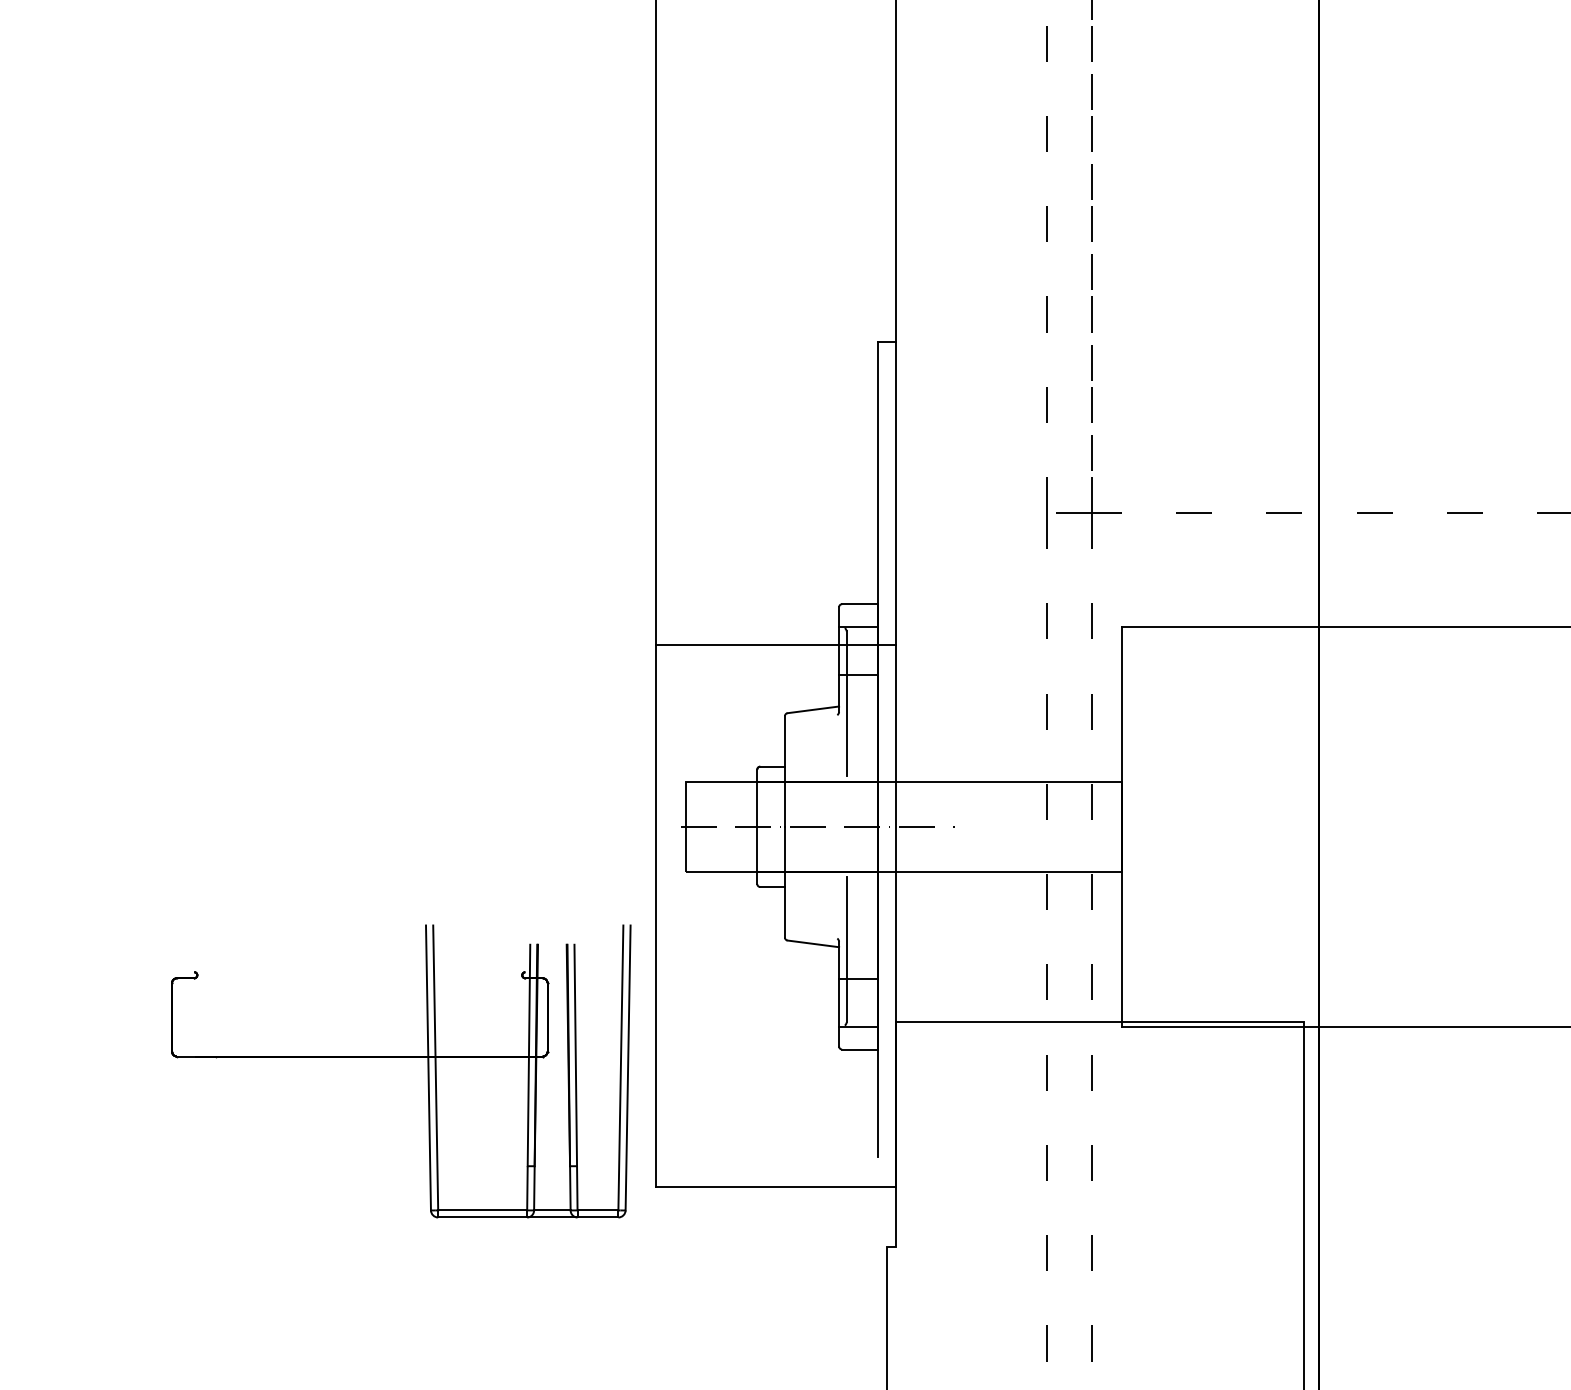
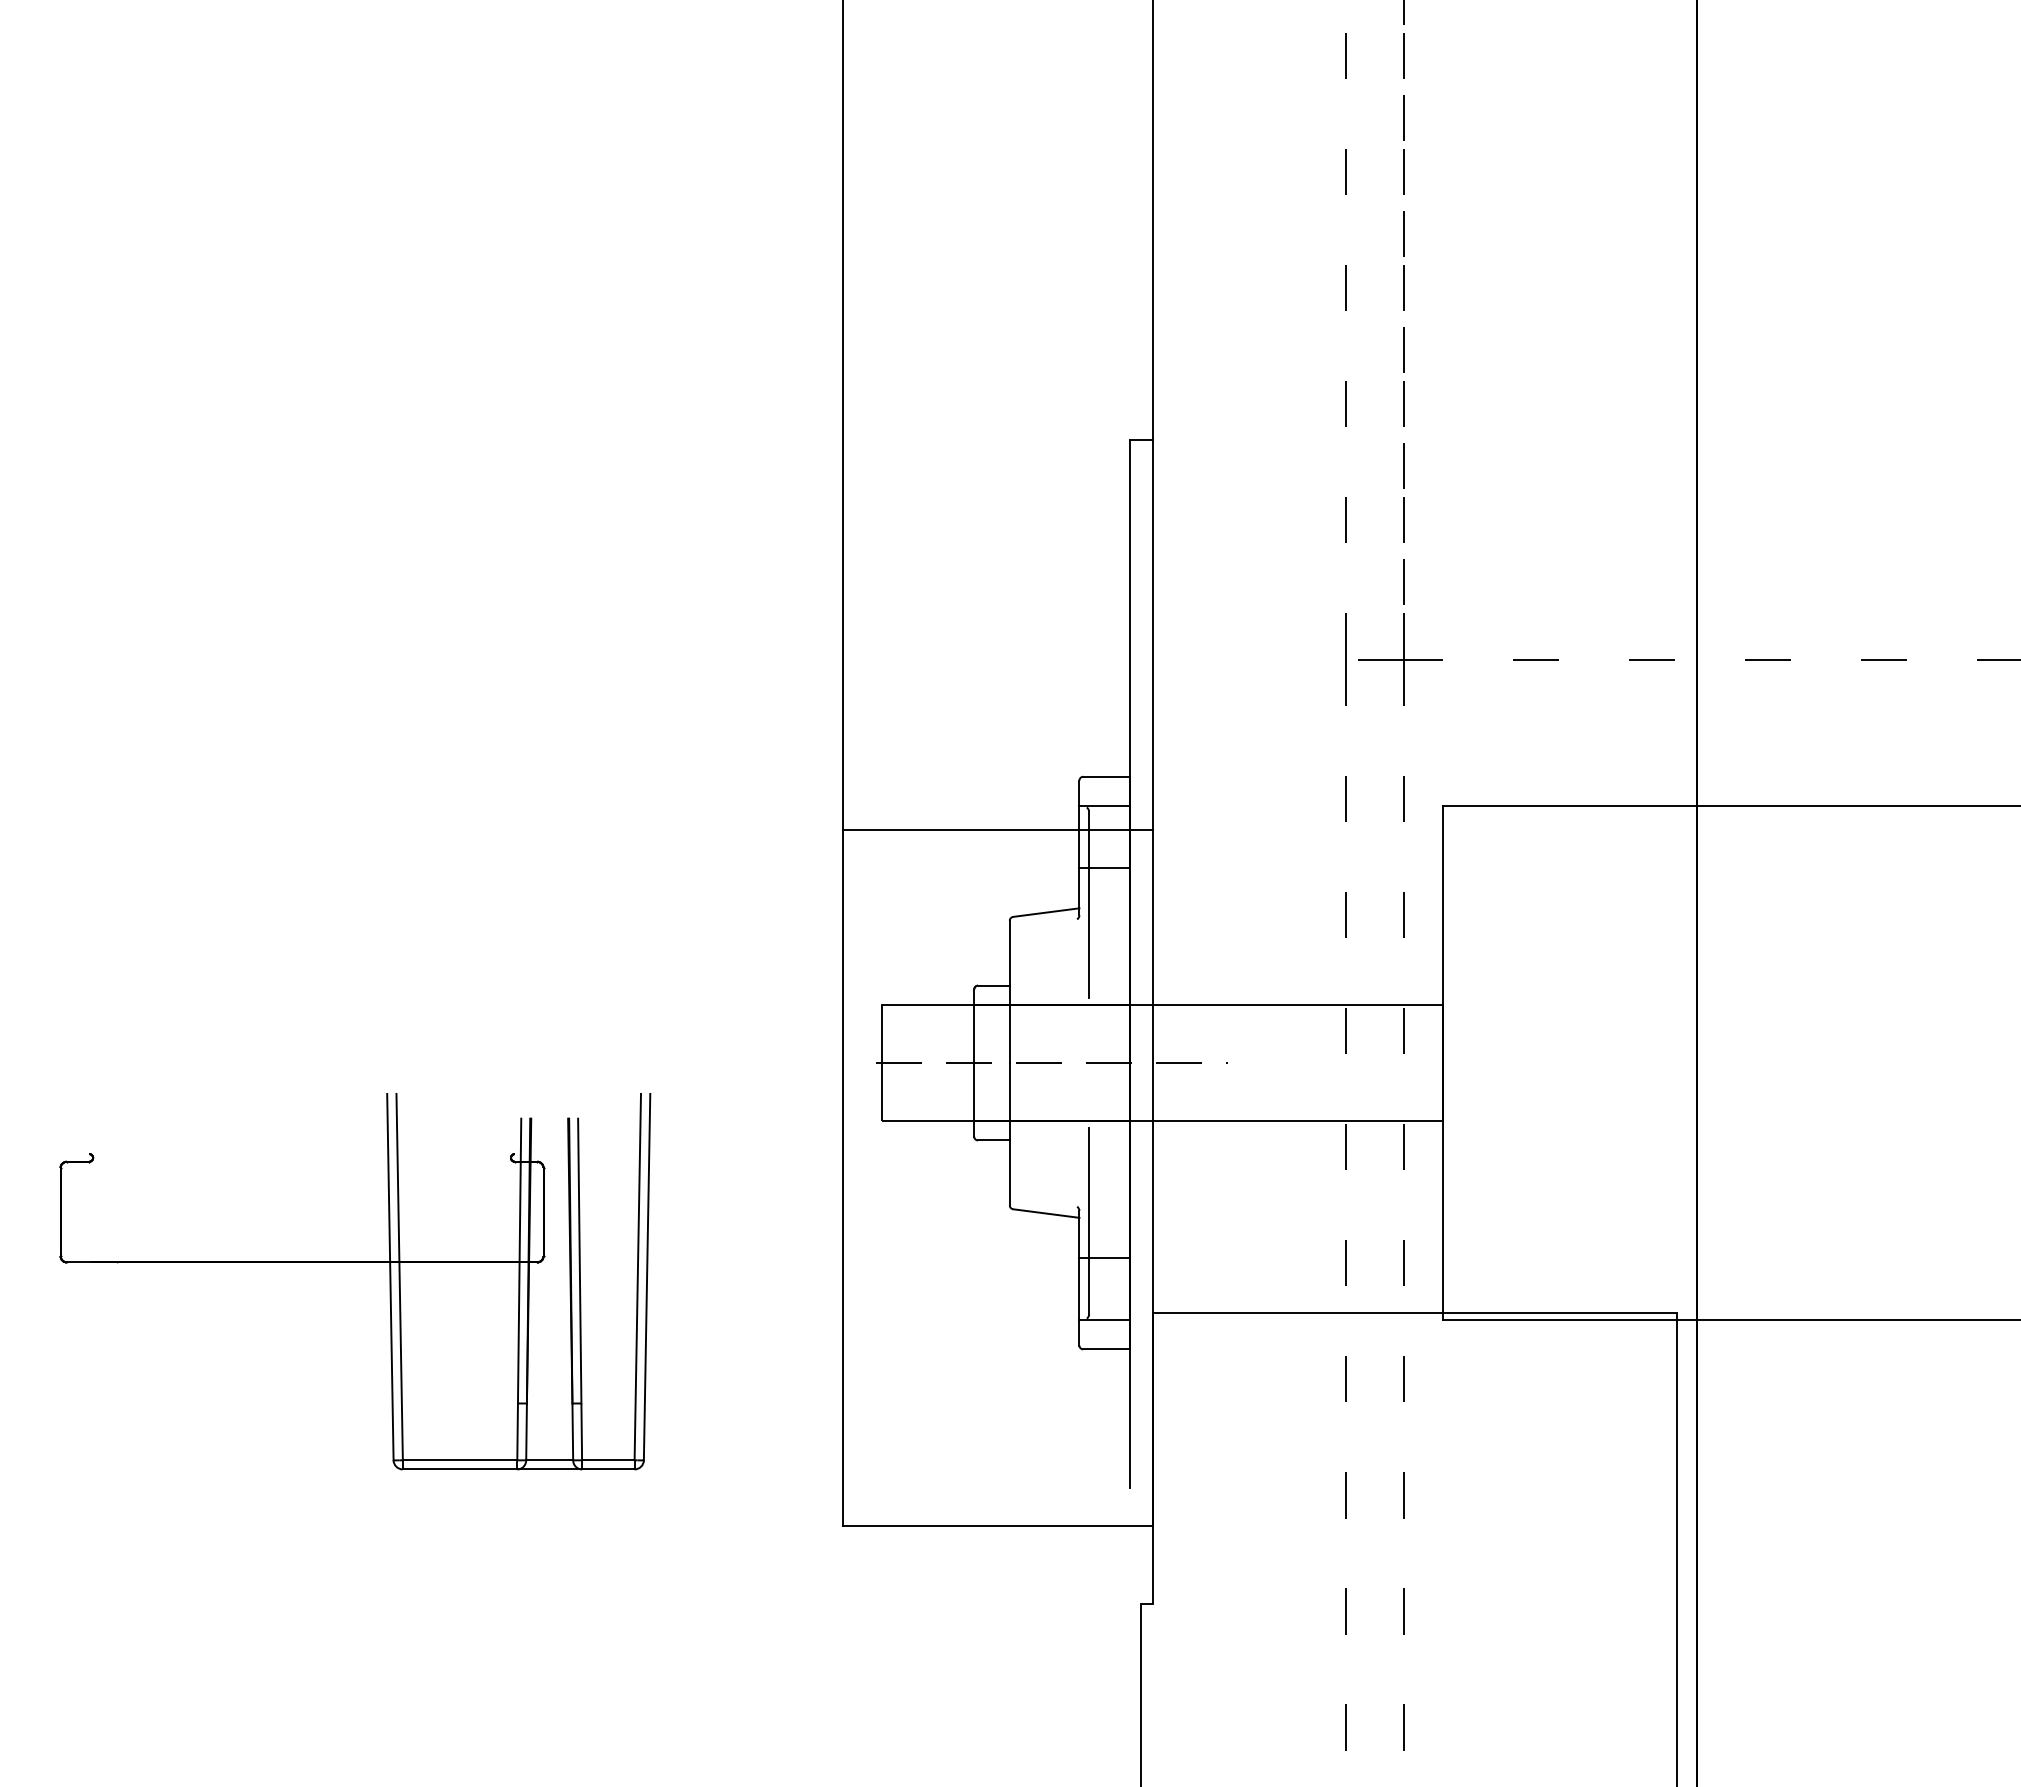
part: (401, 1056) -> (355, 1262), moved

